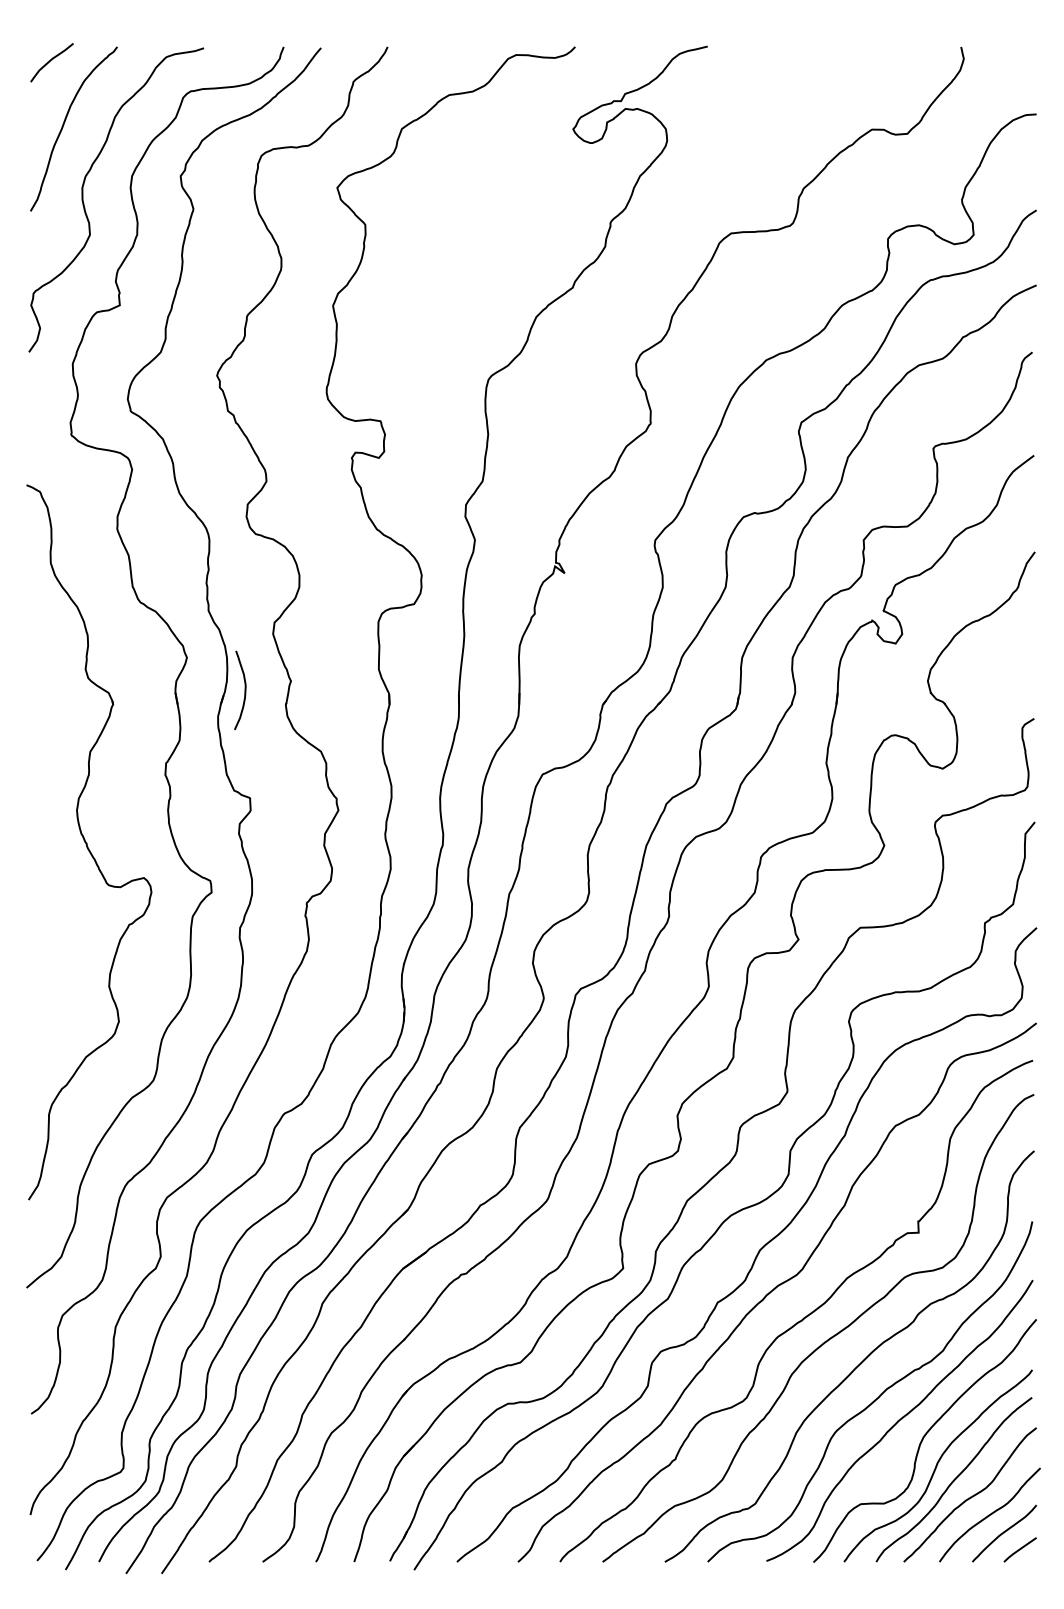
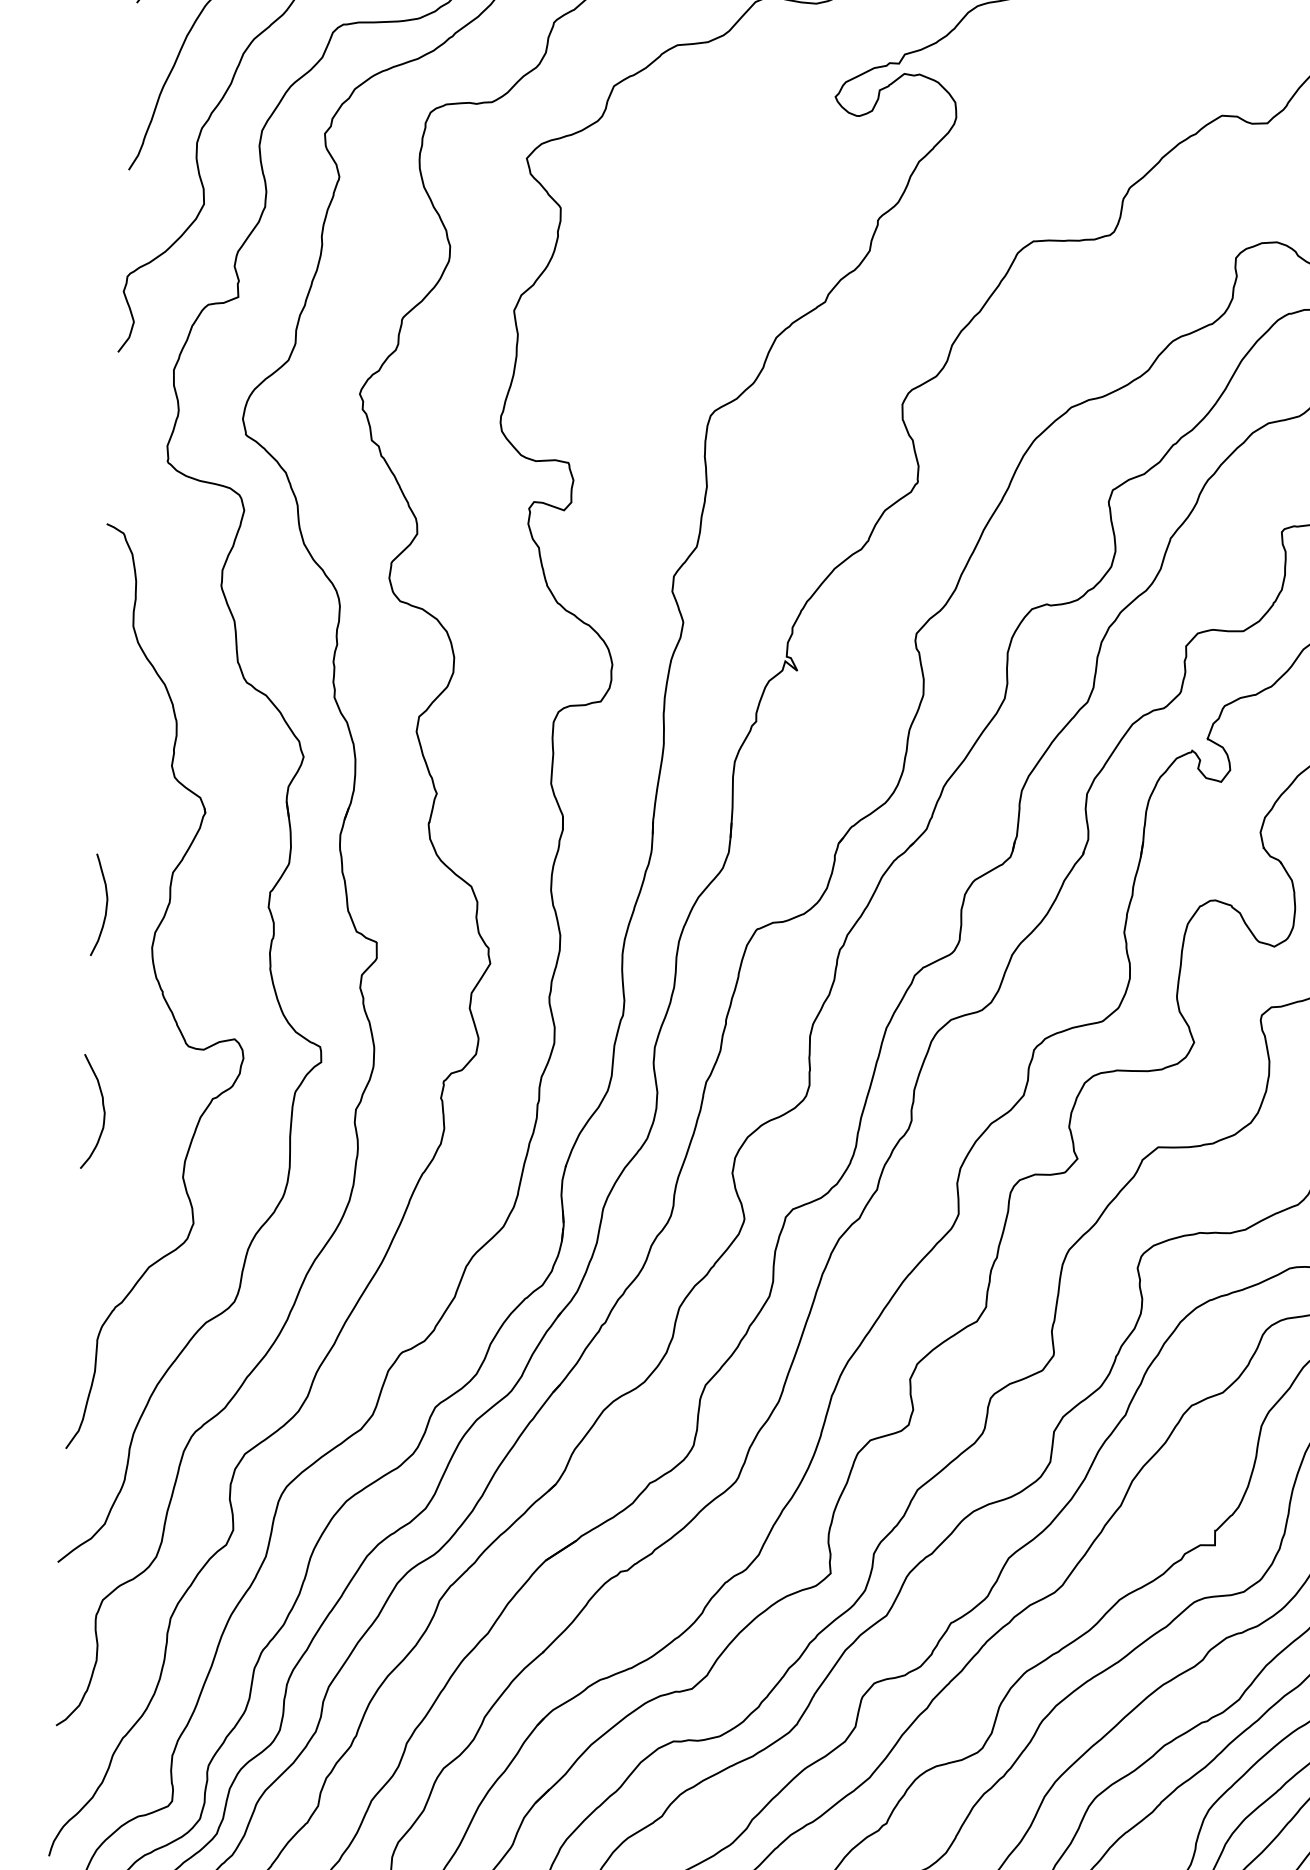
curve: (244, 690) -> (105, 905), moved
curve: (44, 936) -> (102, 1108), added

